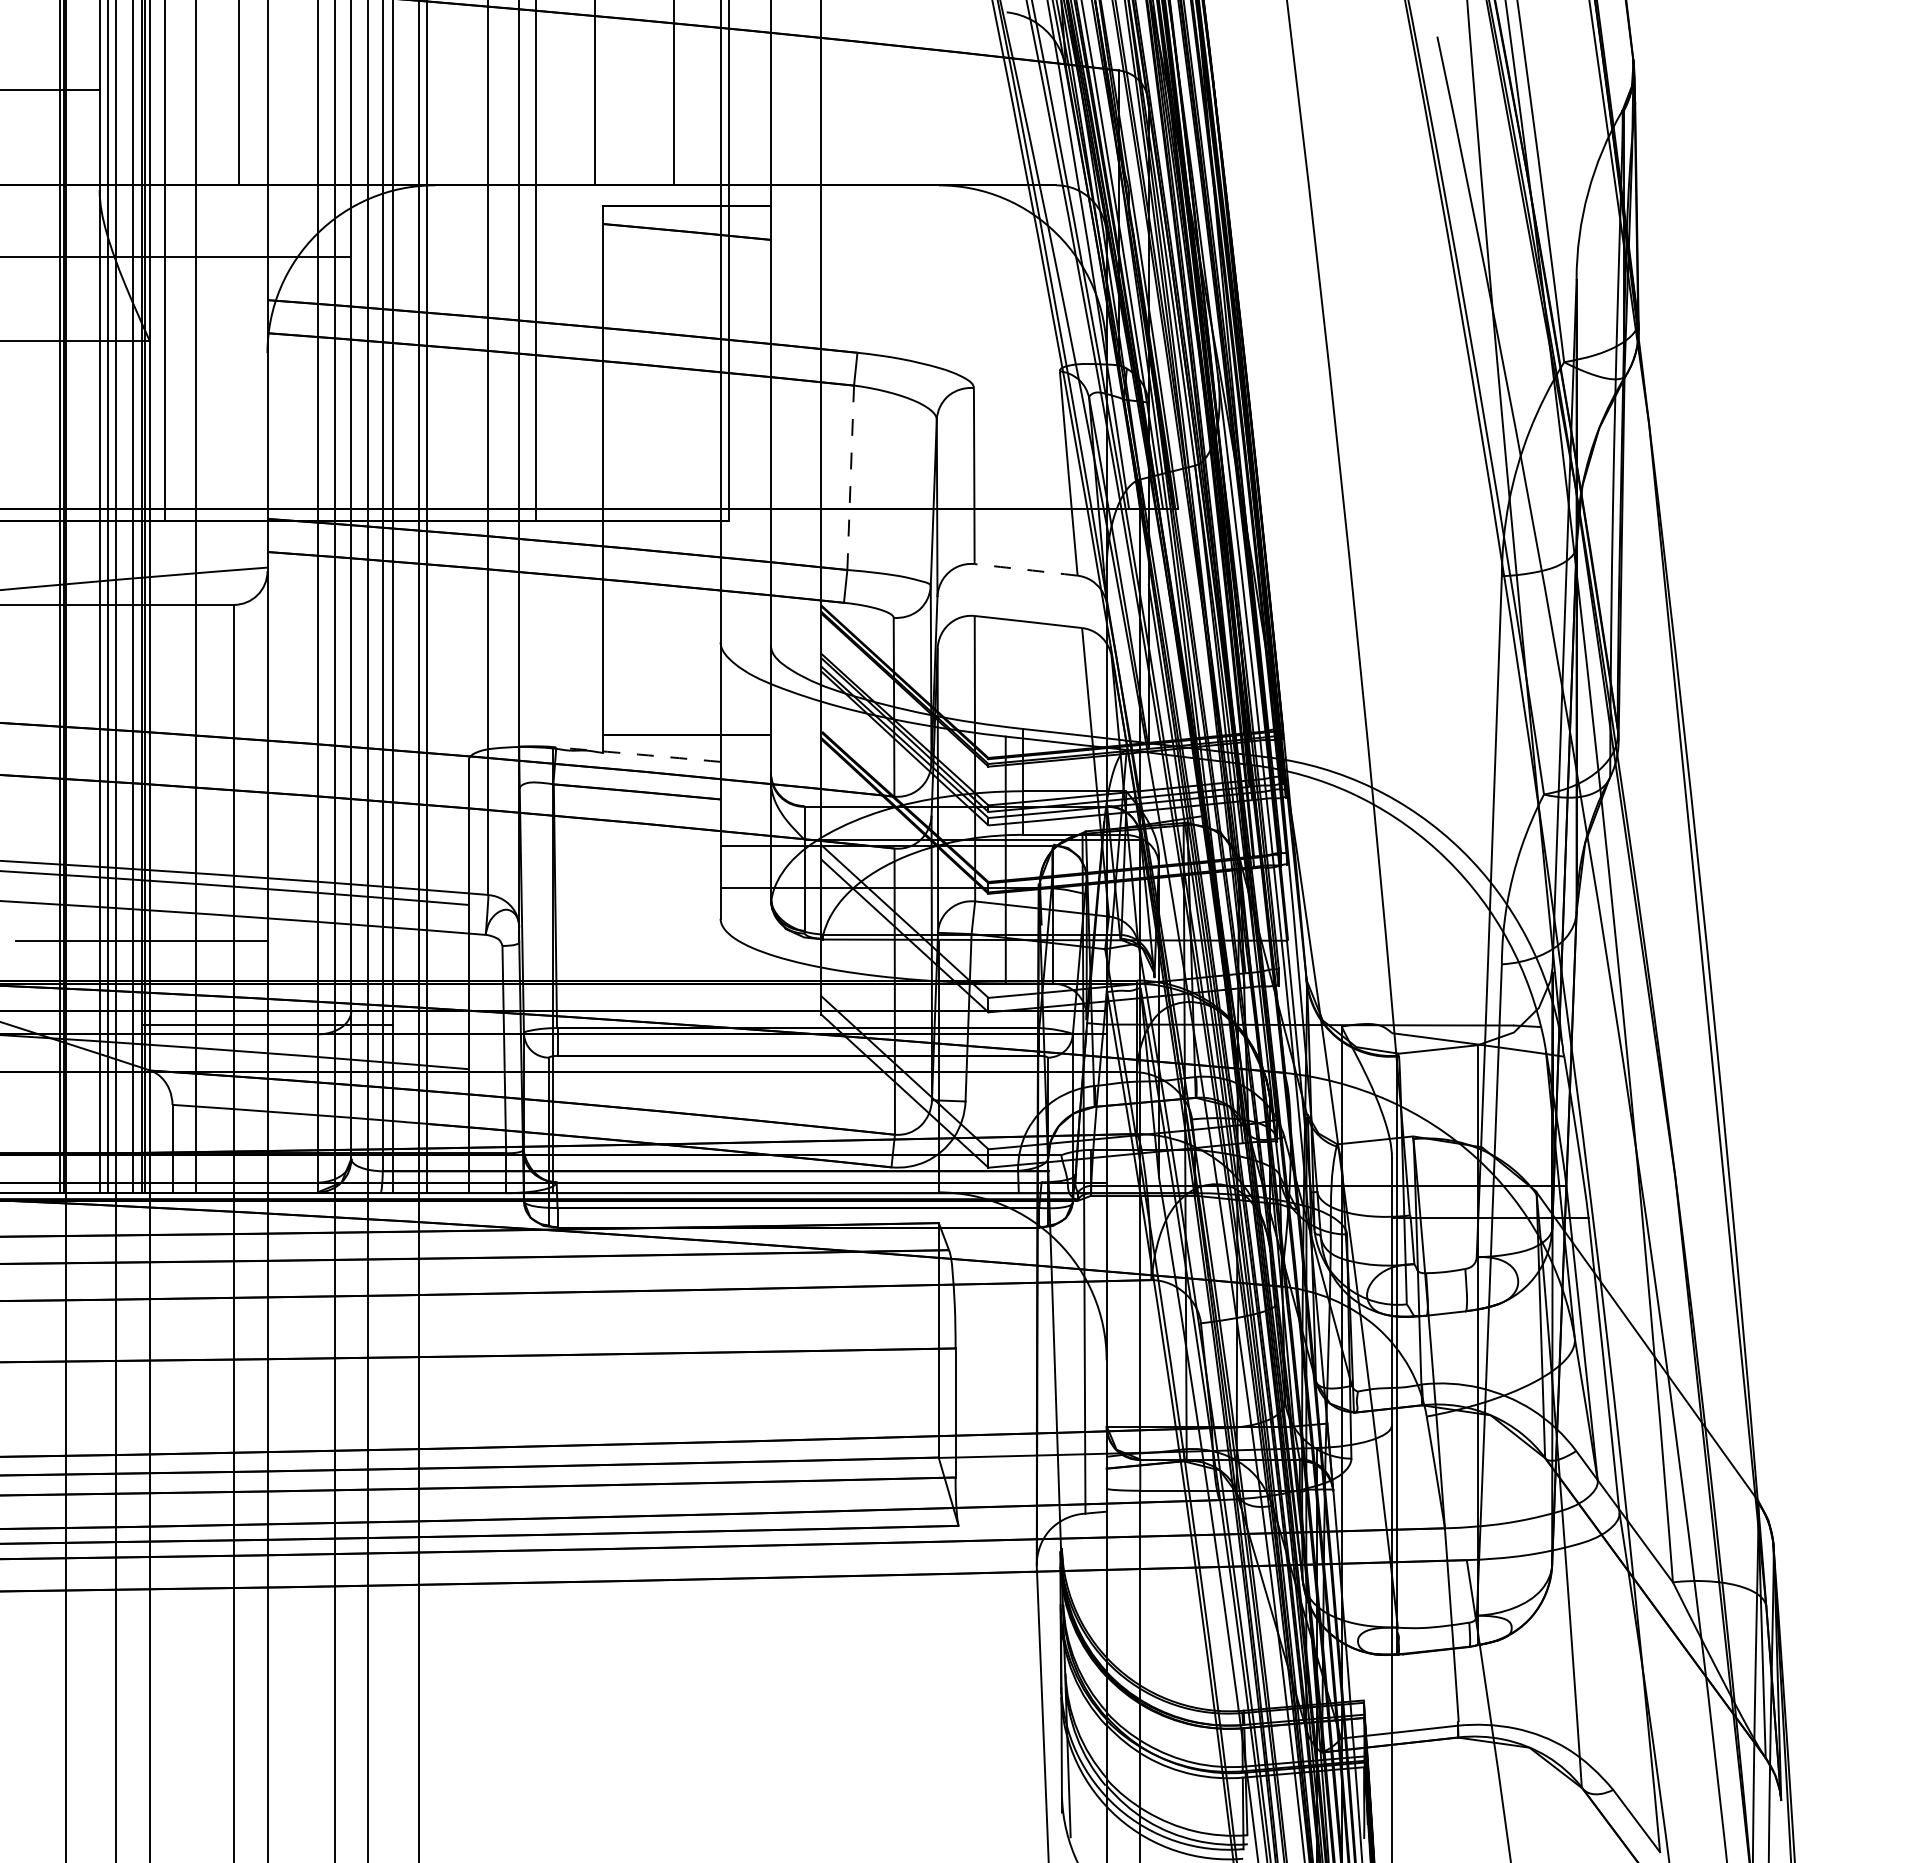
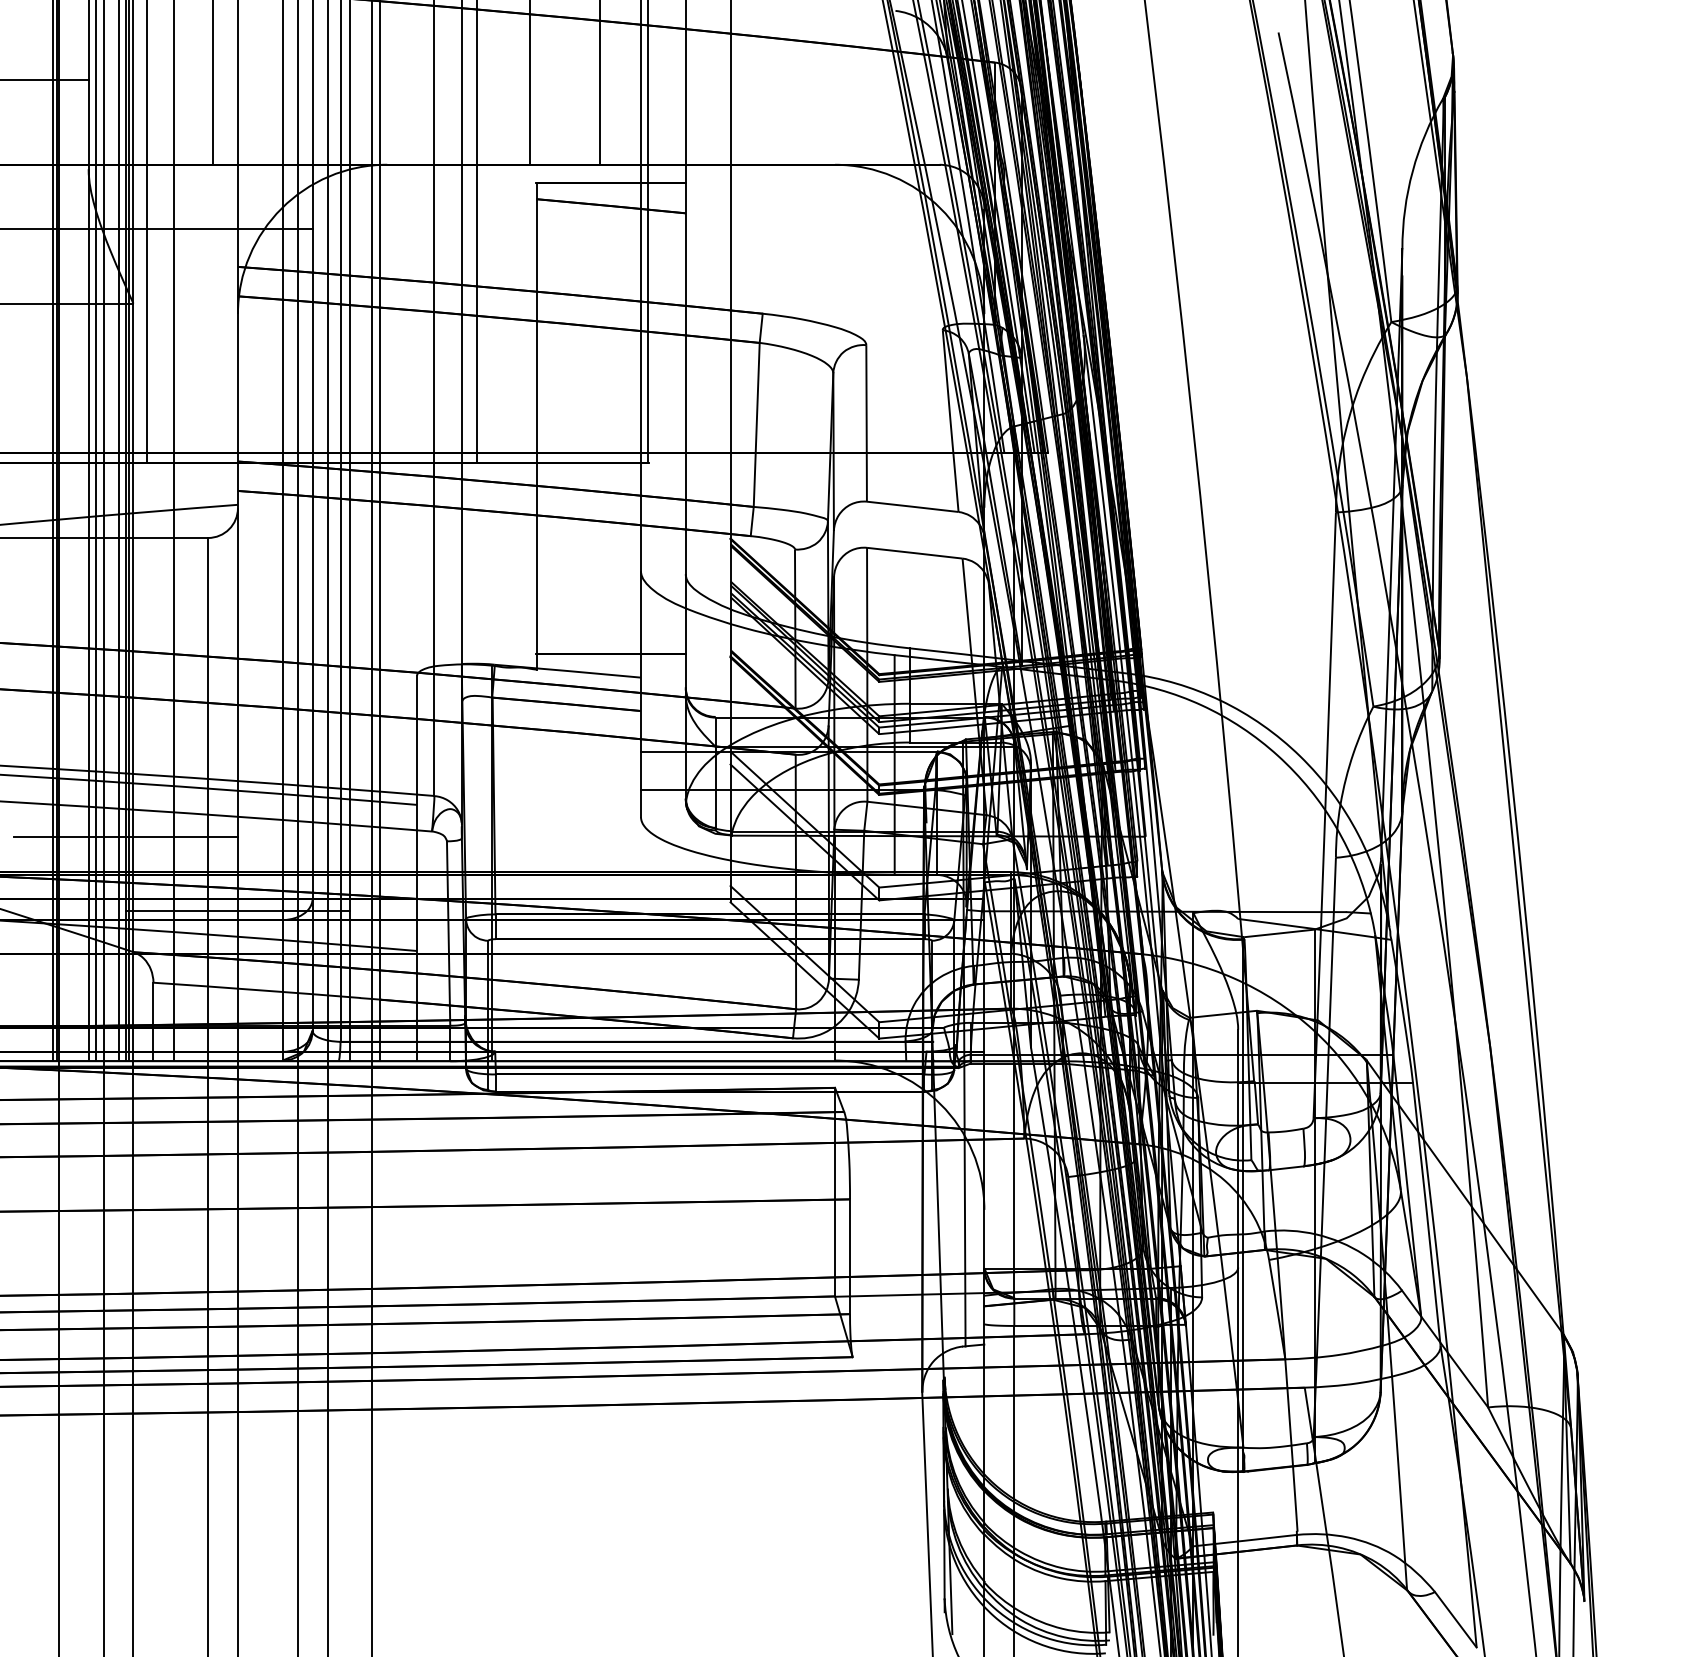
line: (850, 477) -> (756, 424), dashed -> solid
arc: (1026, 569) -> (913, 506), dashed -> solid
arc: (638, 754) -> (567, 671), dashed -> solid

